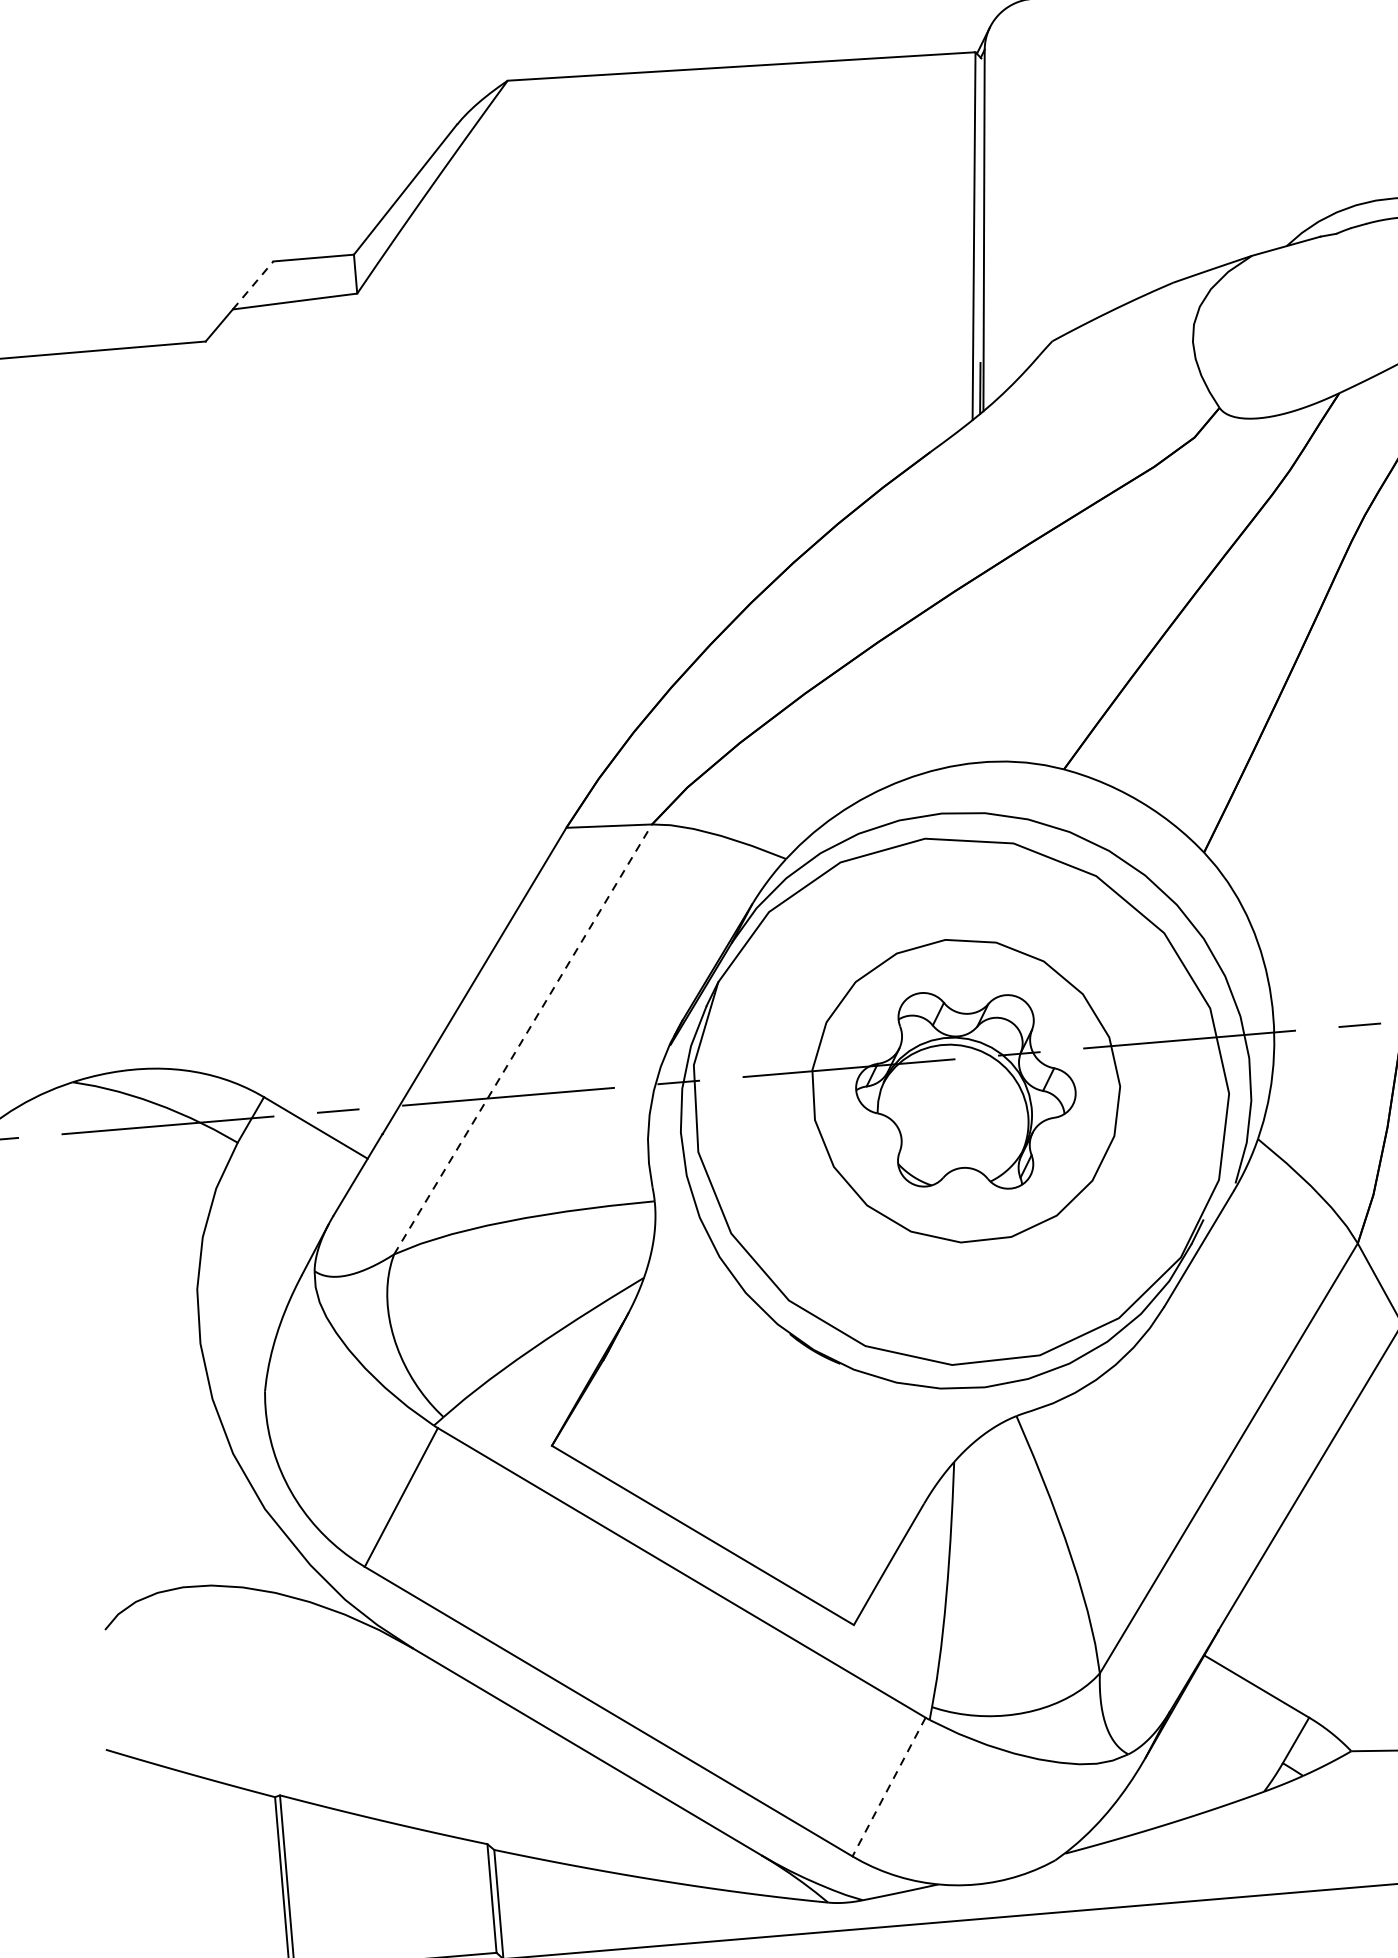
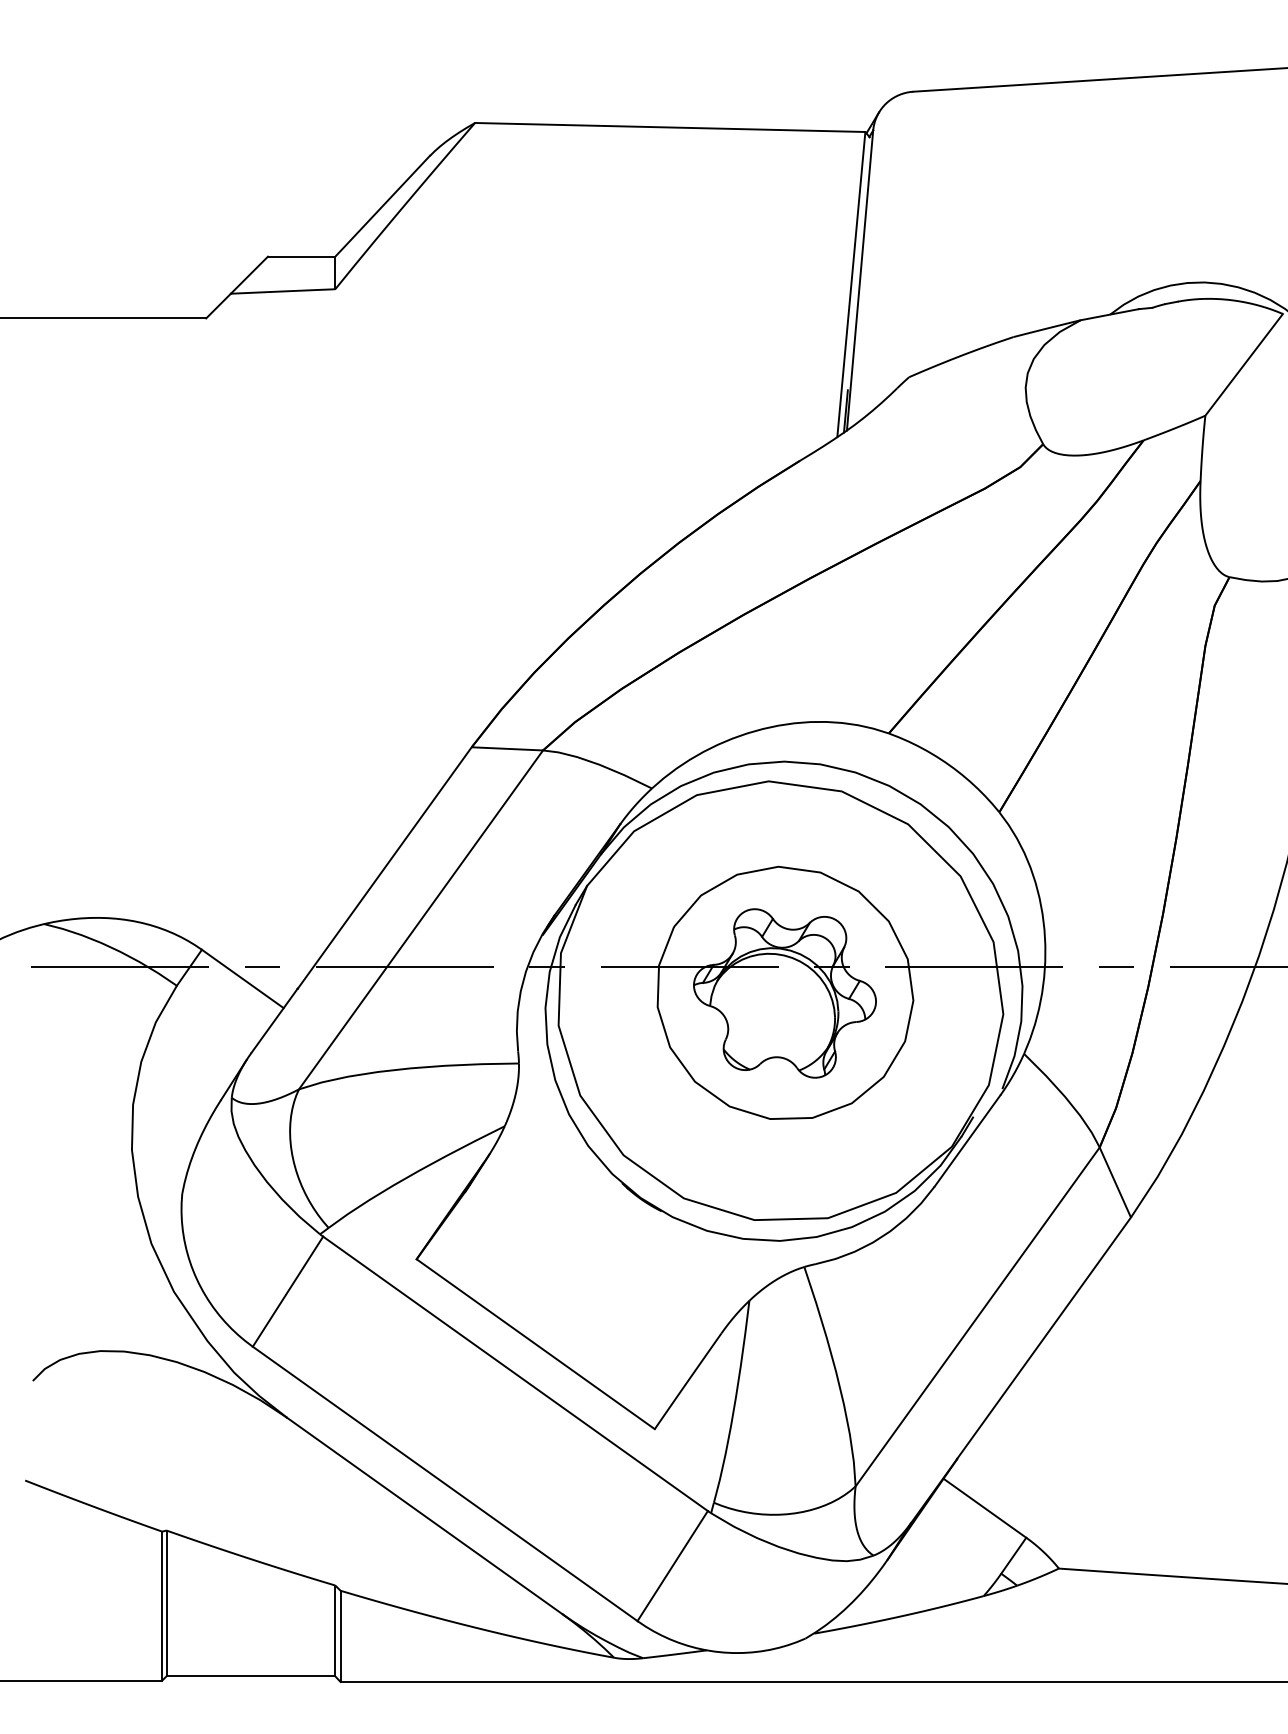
line: (253, 284) -> (249, 274), dashed -> solid
line: (523, 1038) -> (421, 919), dashed -> solid
line: (888, 1787) -> (672, 1566), dashed -> solid

